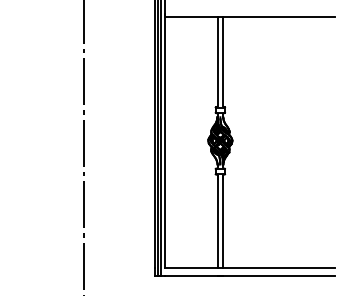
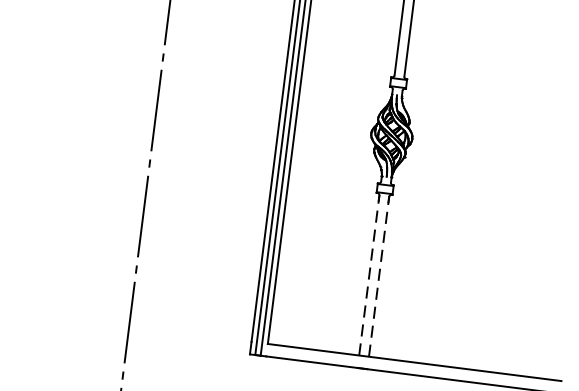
line: (217, 221) -> (369, 274), solid -> dashed
line: (223, 221) -> (379, 275), solid -> dashed

